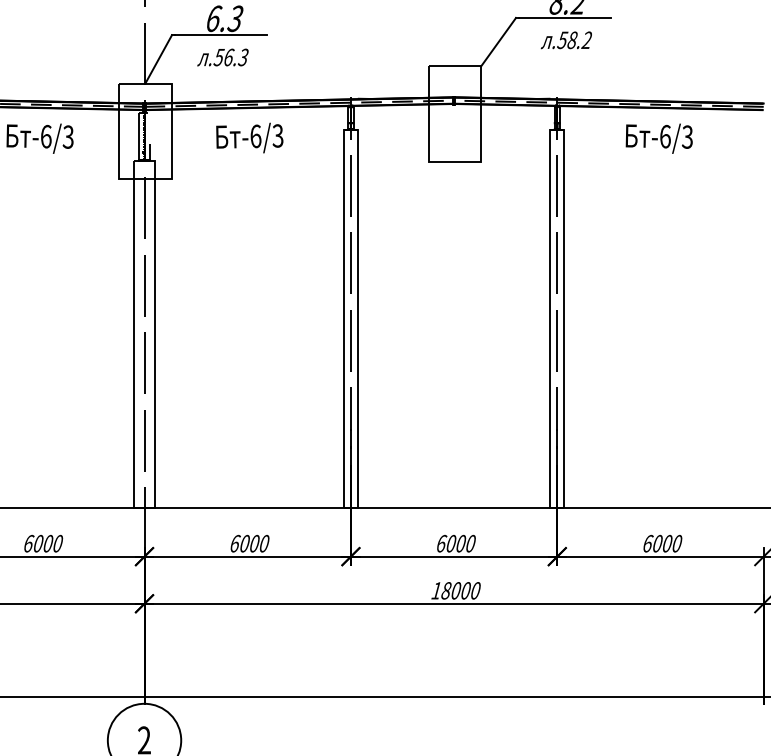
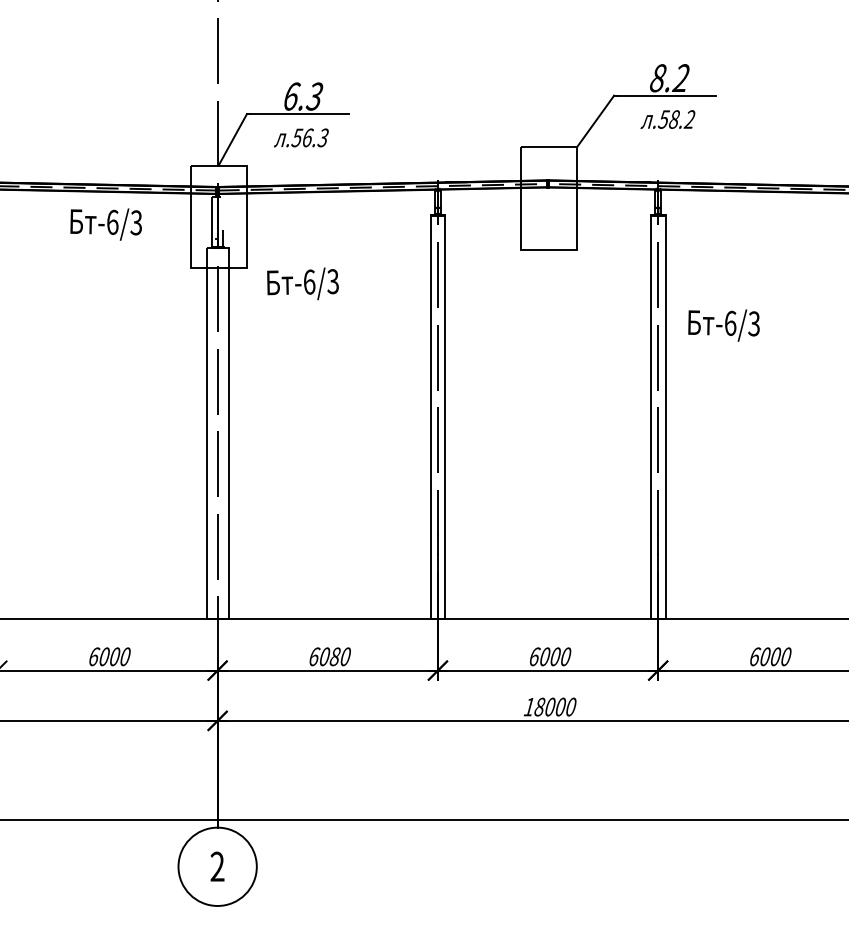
text: (249, 137) -> (302, 283), moved
text: (658, 138) -> (723, 325), moved
text: (254, 543) -> (334, 656), 6000 -> 6080

